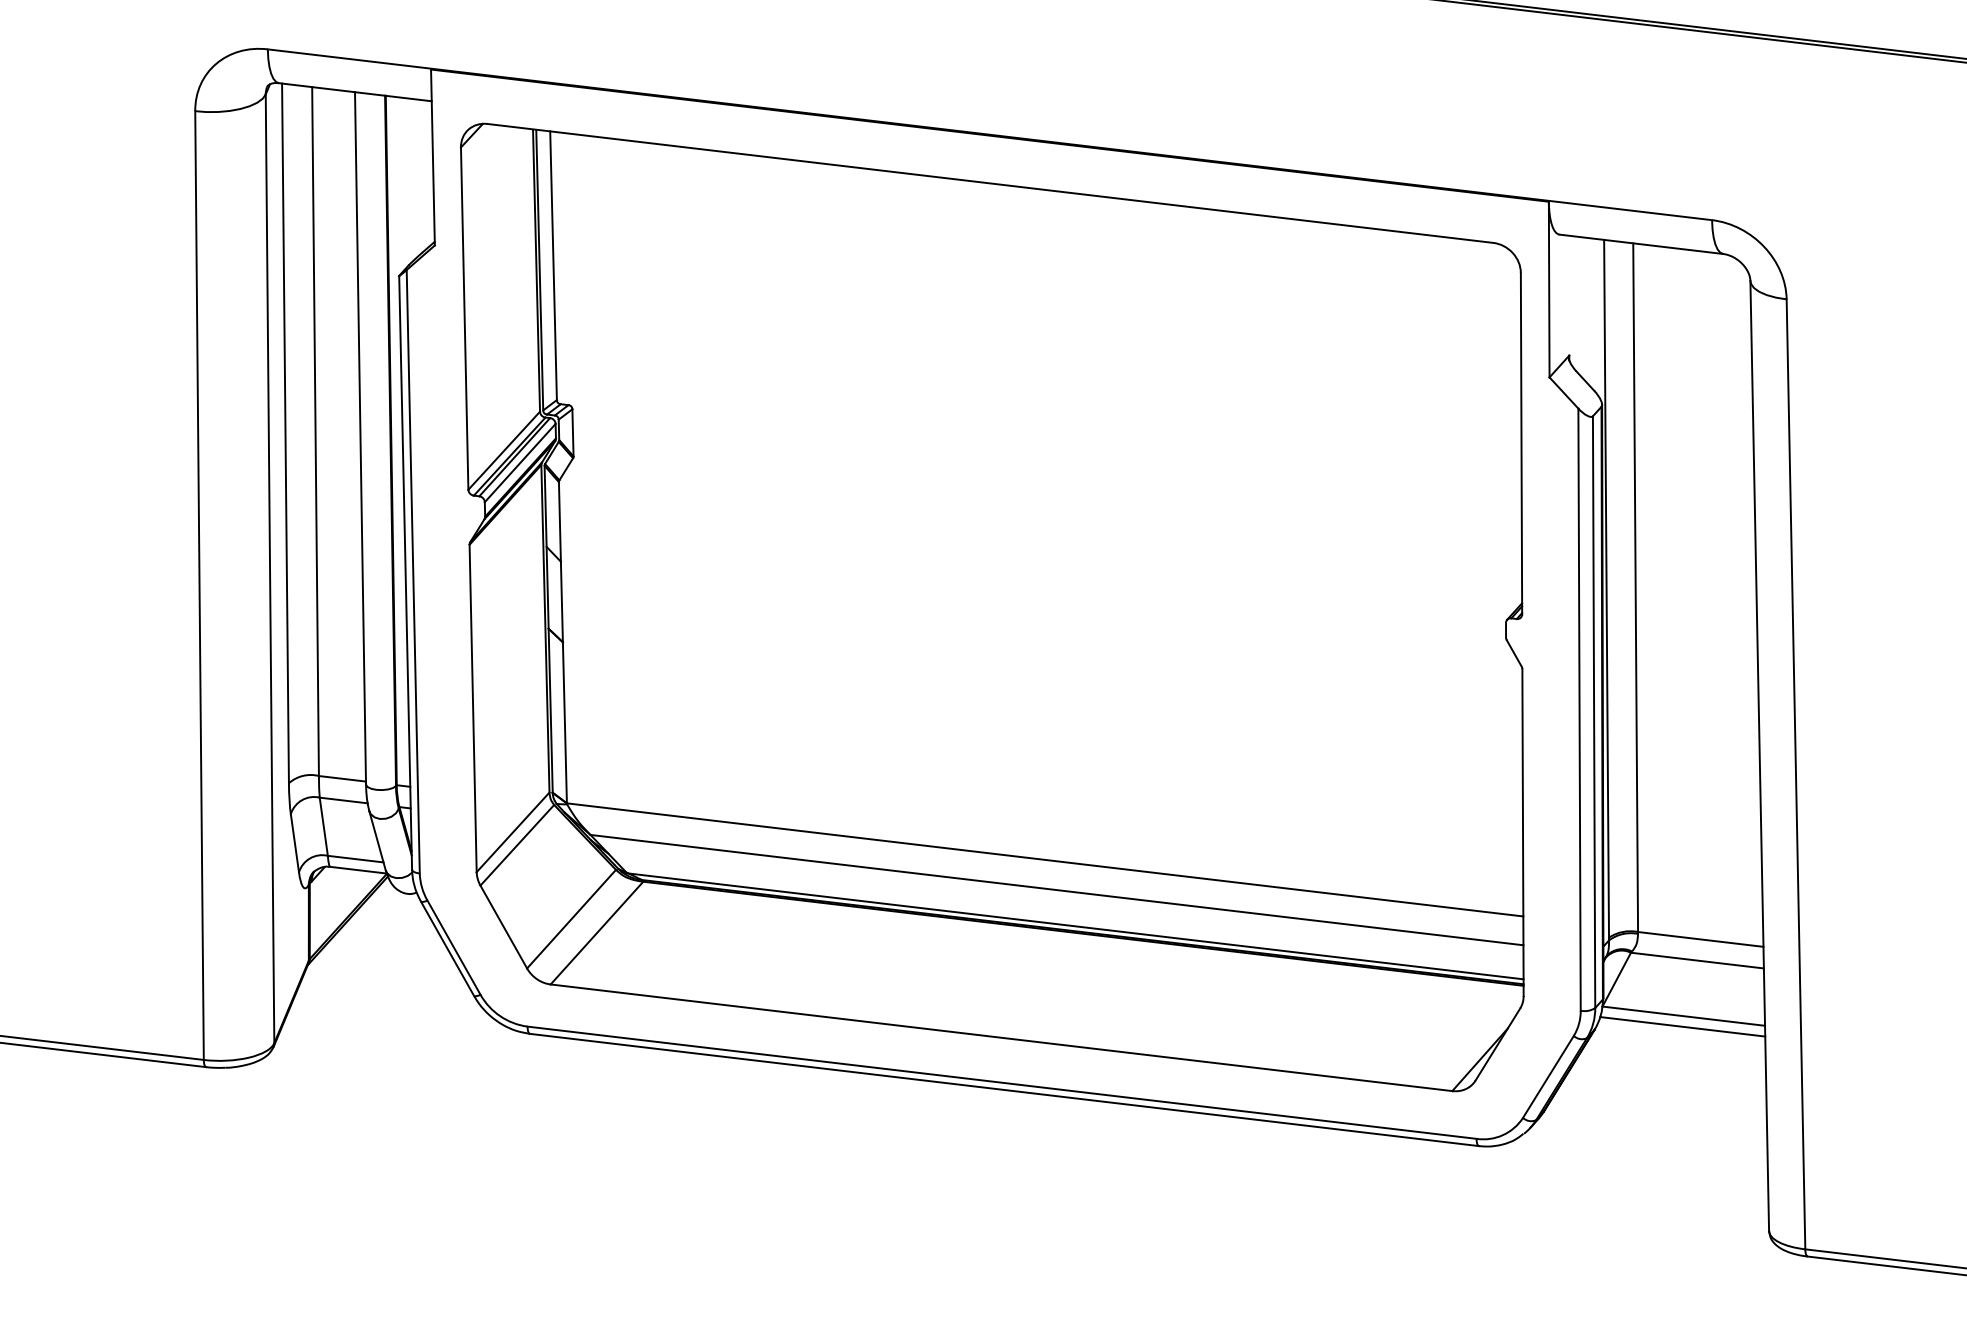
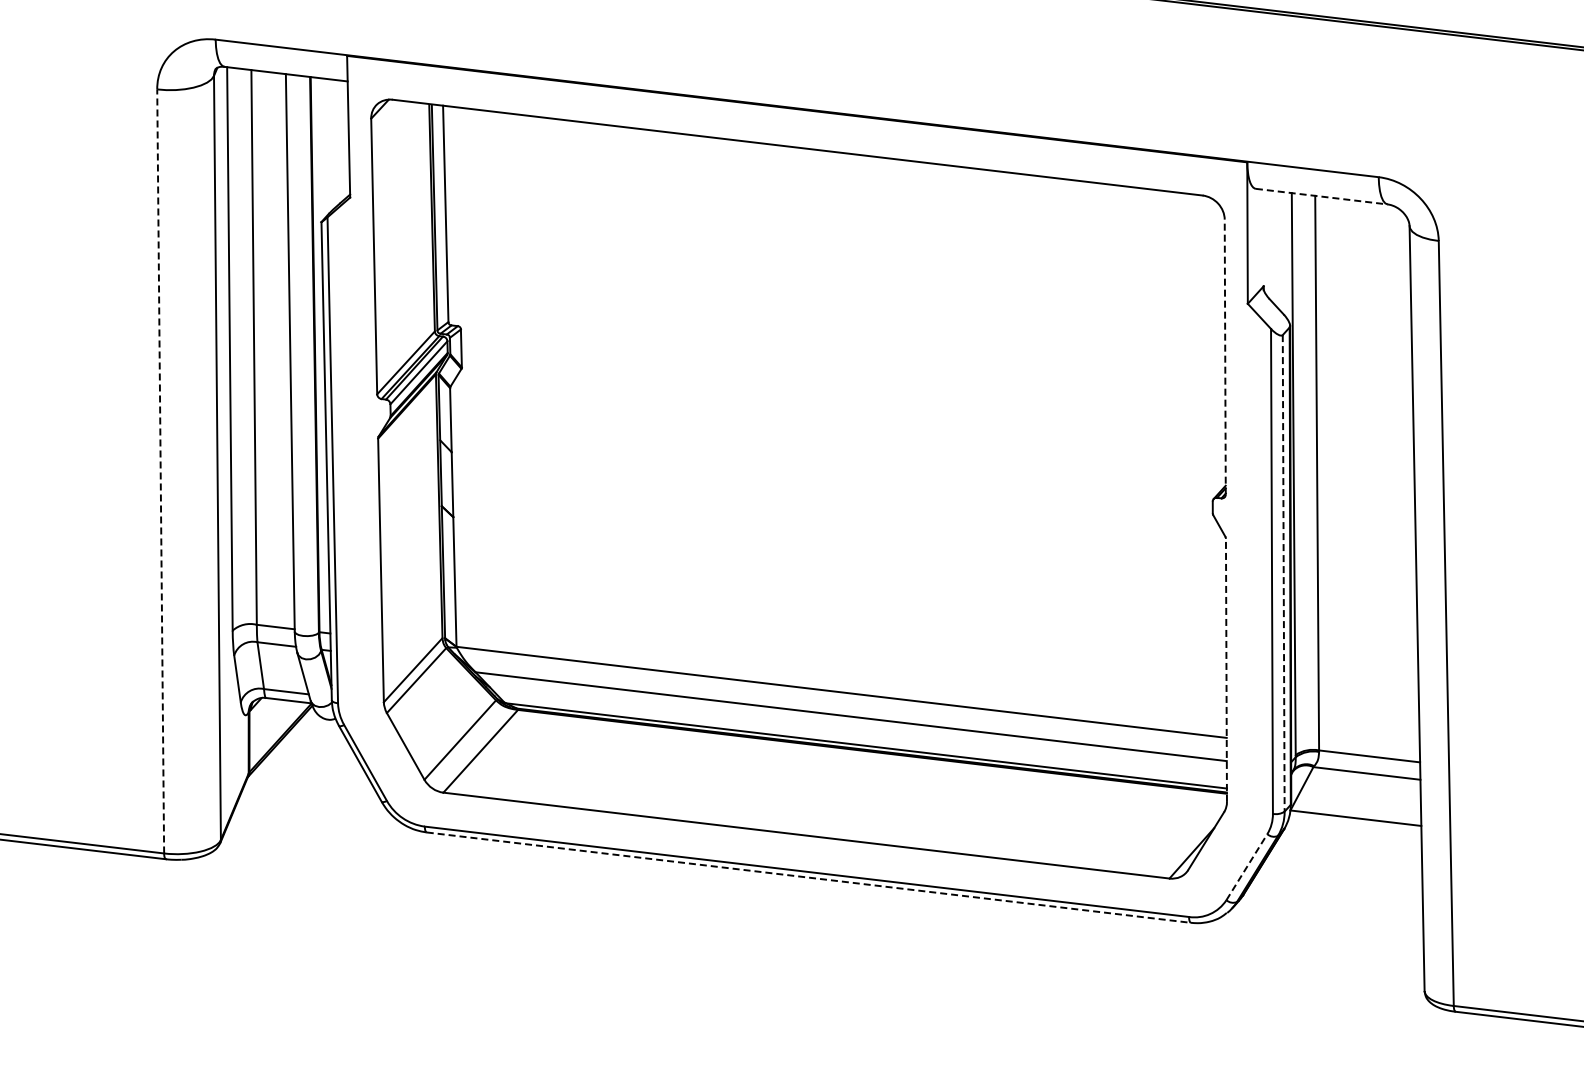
line: (1642, 244) -> (1322, 196), solid -> dashed
line: (1521, 444) -> (1225, 357), solid -> dashed
line: (199, 584) -> (160, 470), solid -> dashed
line: (1593, 712) -> (1283, 573), solid -> dashed
line: (1523, 832) -> (1226, 670), solid -> dashed
line: (1682, 1026) -> (1354, 826), removed
line: (1547, 1077) -> (1246, 867), solid -> dashed
line: (1003, 1089) -> (808, 877), solid -> dashed

